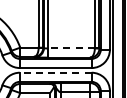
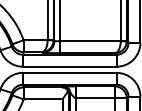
line: (71, 48) -> (90, 41), dashed -> solid
line: (55, 72) -> (69, 72), dashed -> solid

